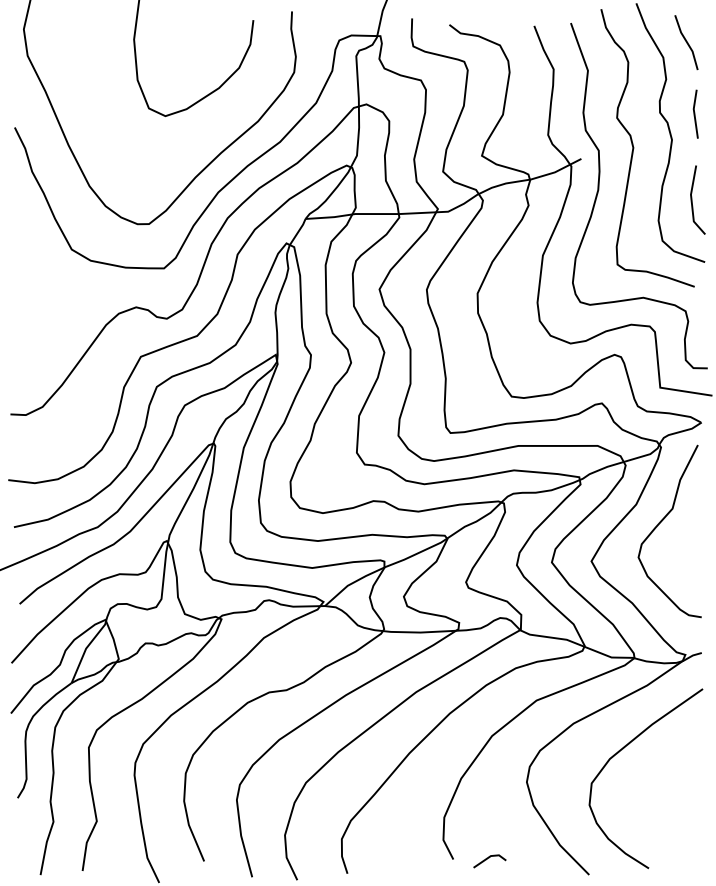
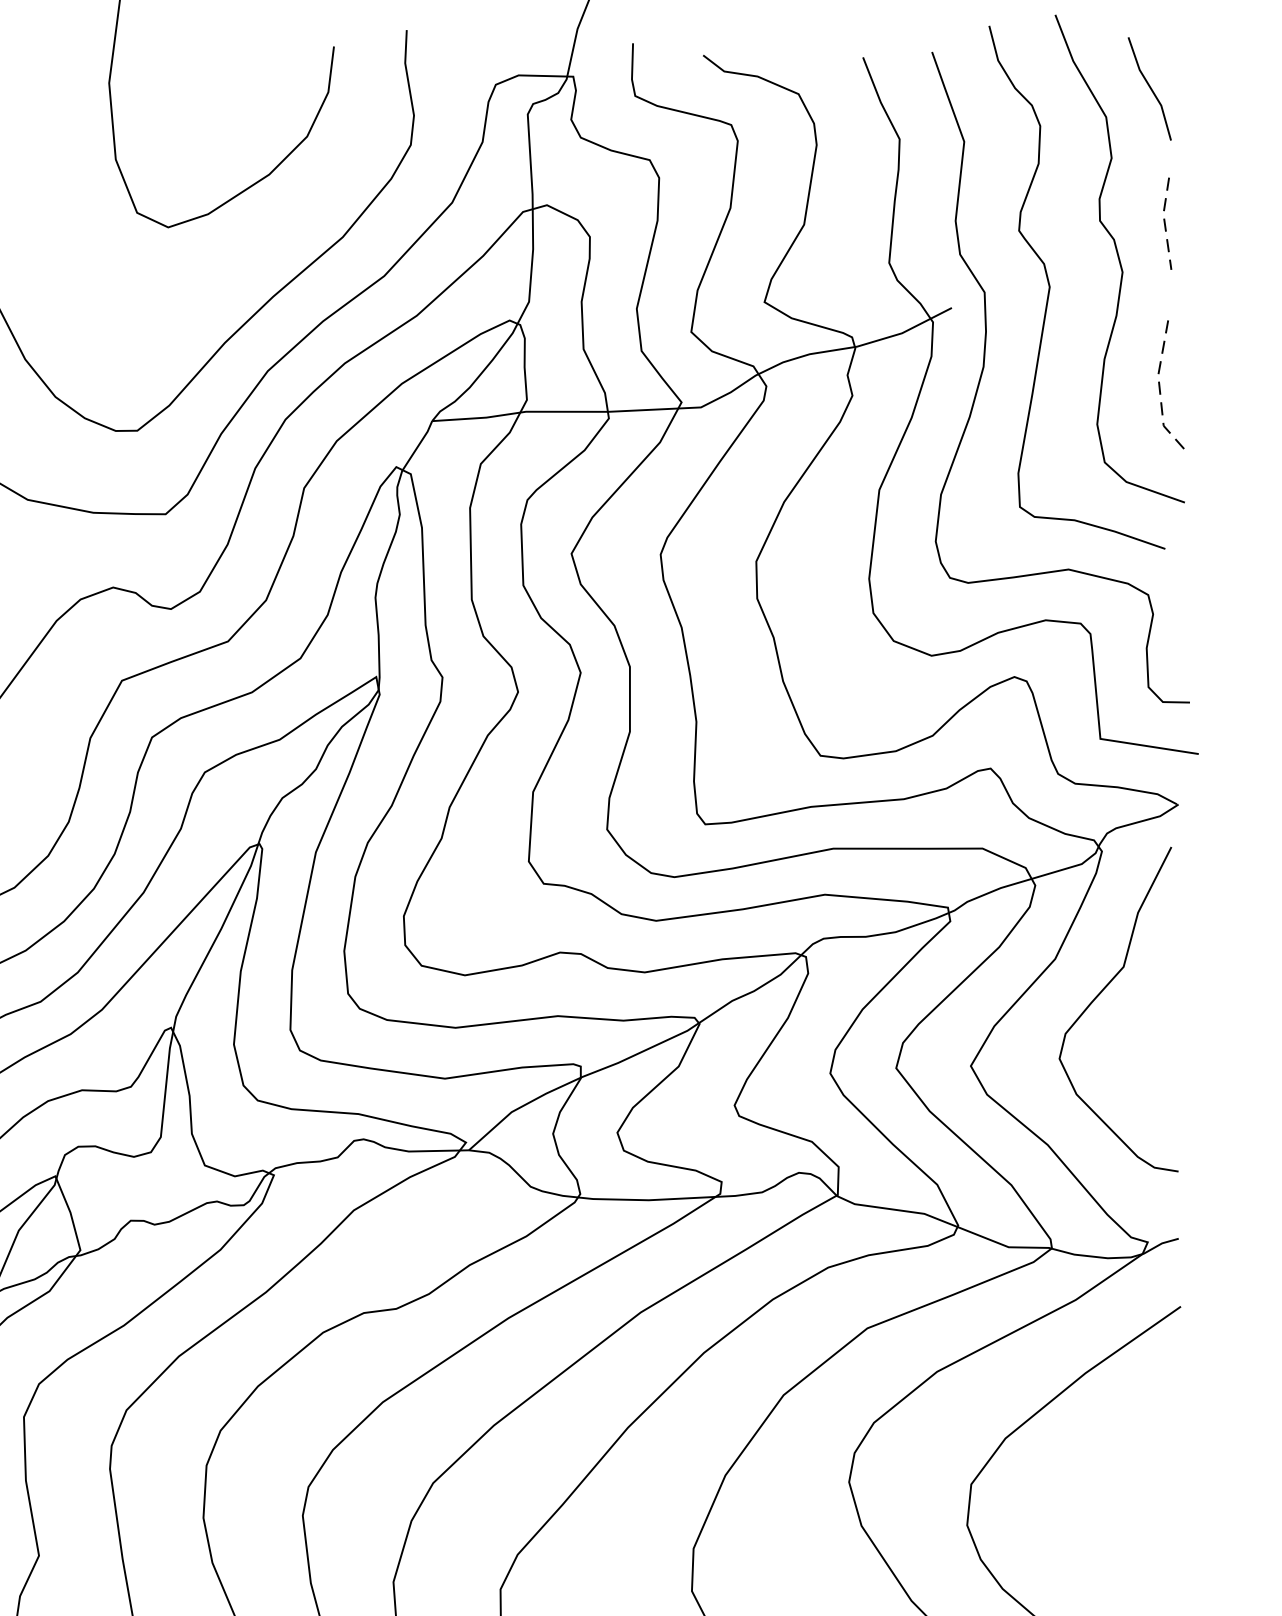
line: (694, 114) -> (1164, 224), solid -> dashed
line: (691, 202) -> (1159, 390), solid -> dashed

